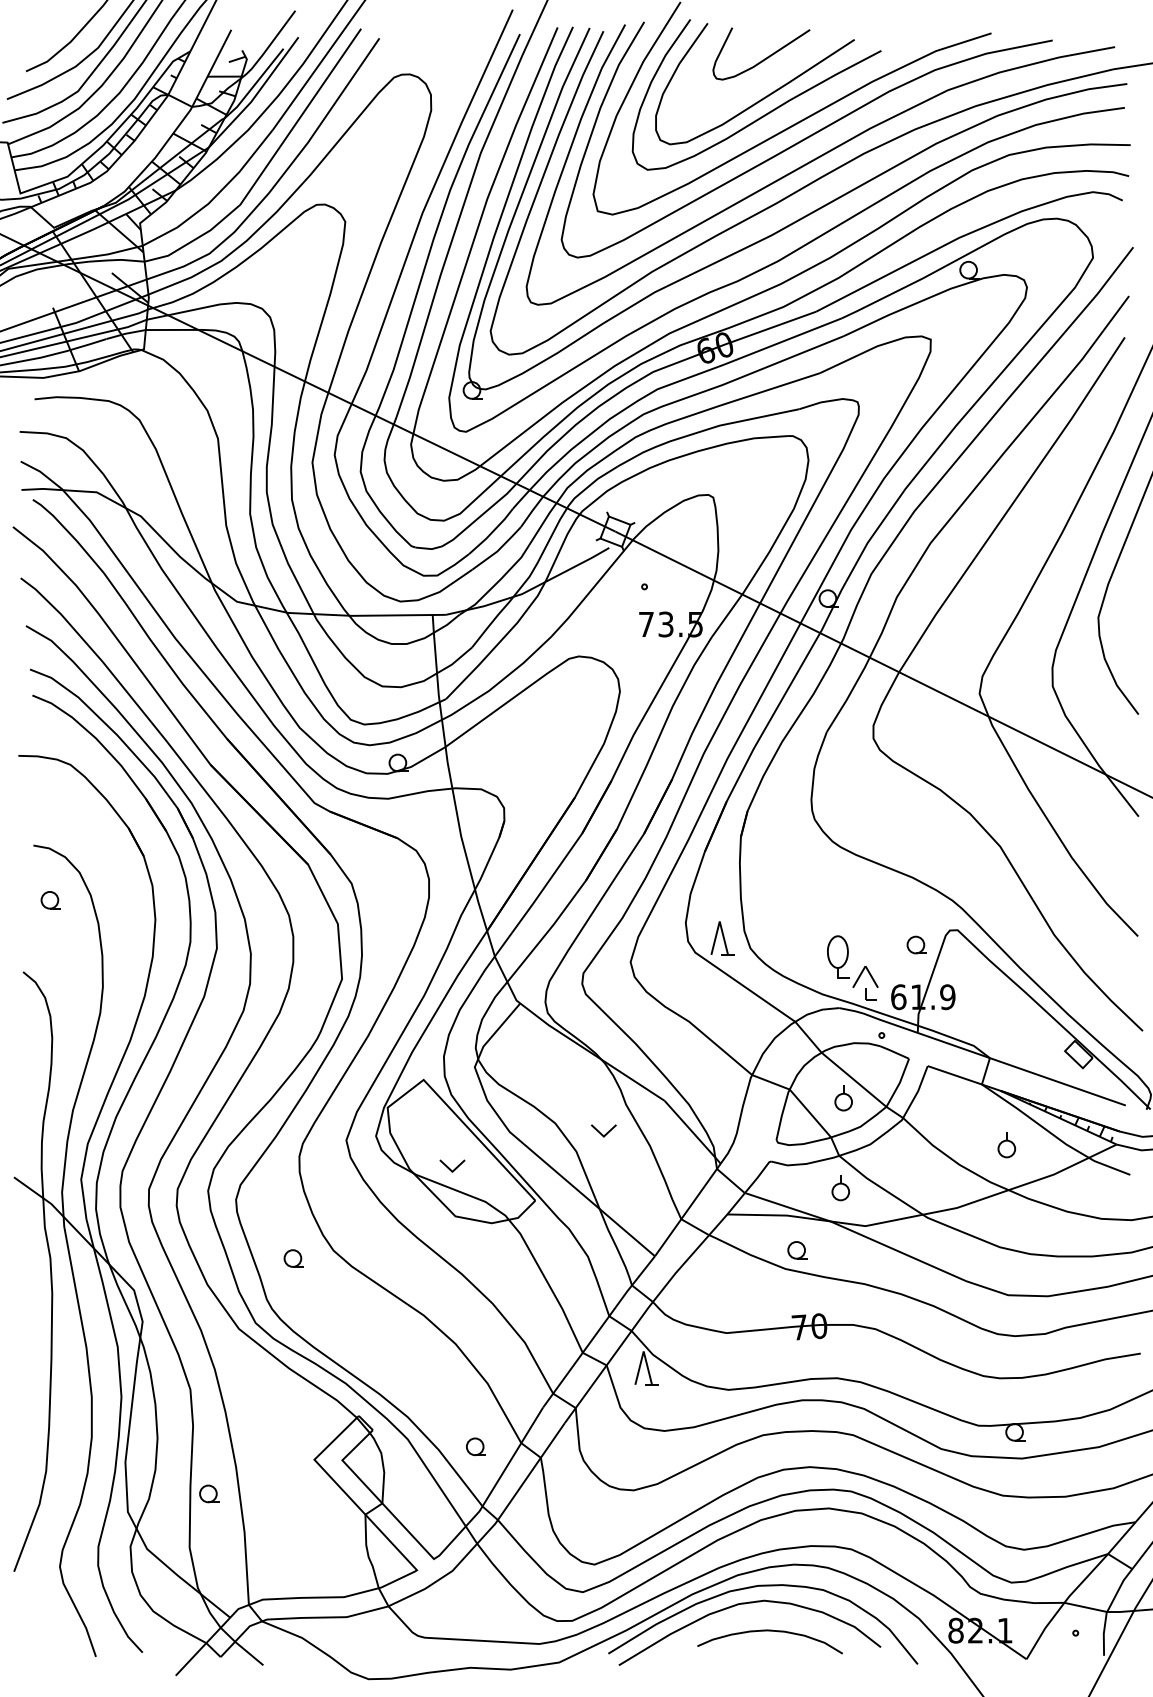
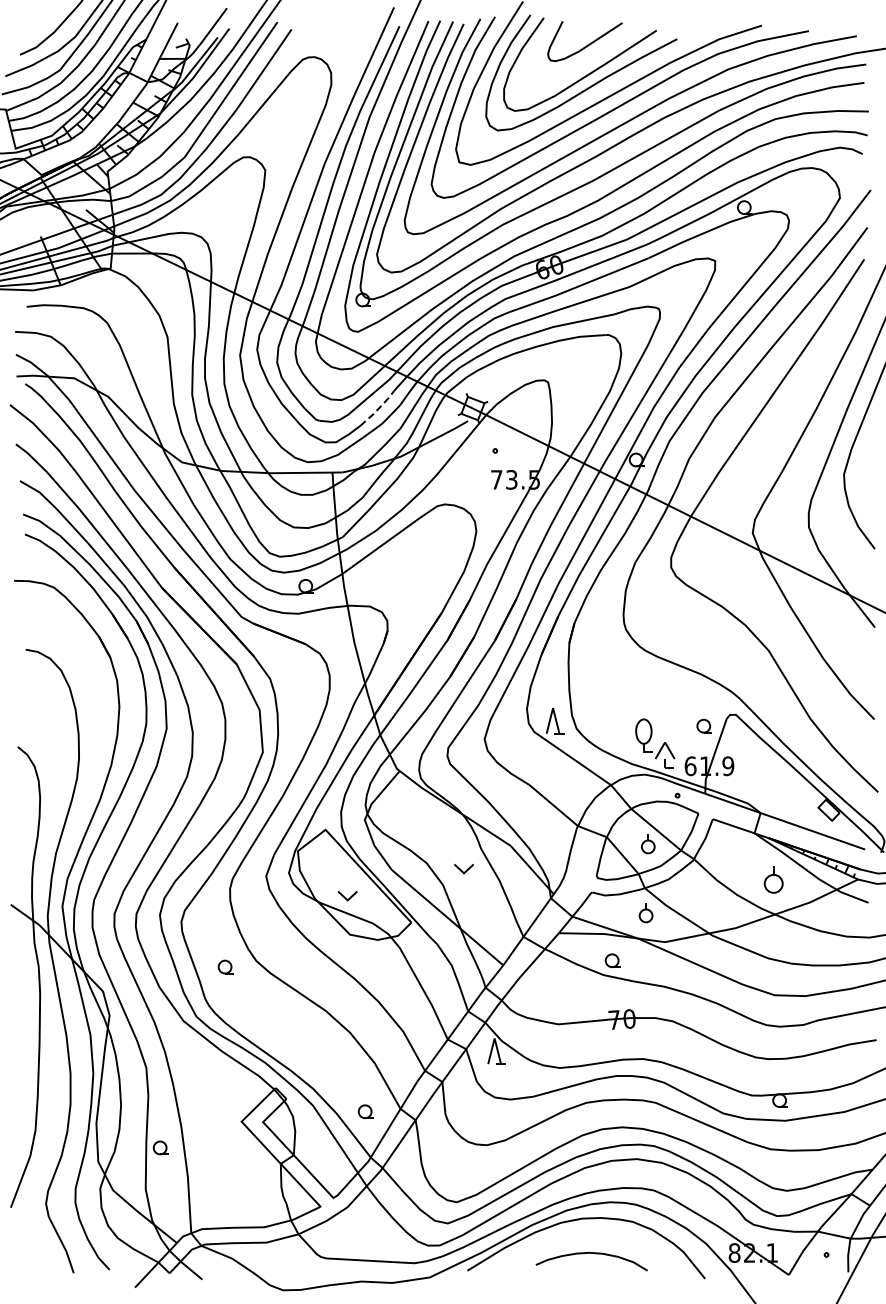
line: (492, 531) -> (378, 408), solid -> dashed
part: (50, 899) -> (38, 691), removed
part: (1006, 1145) -> (773, 880), size x1.4
curve: (742, 1605) -> (570, 1233), removed

